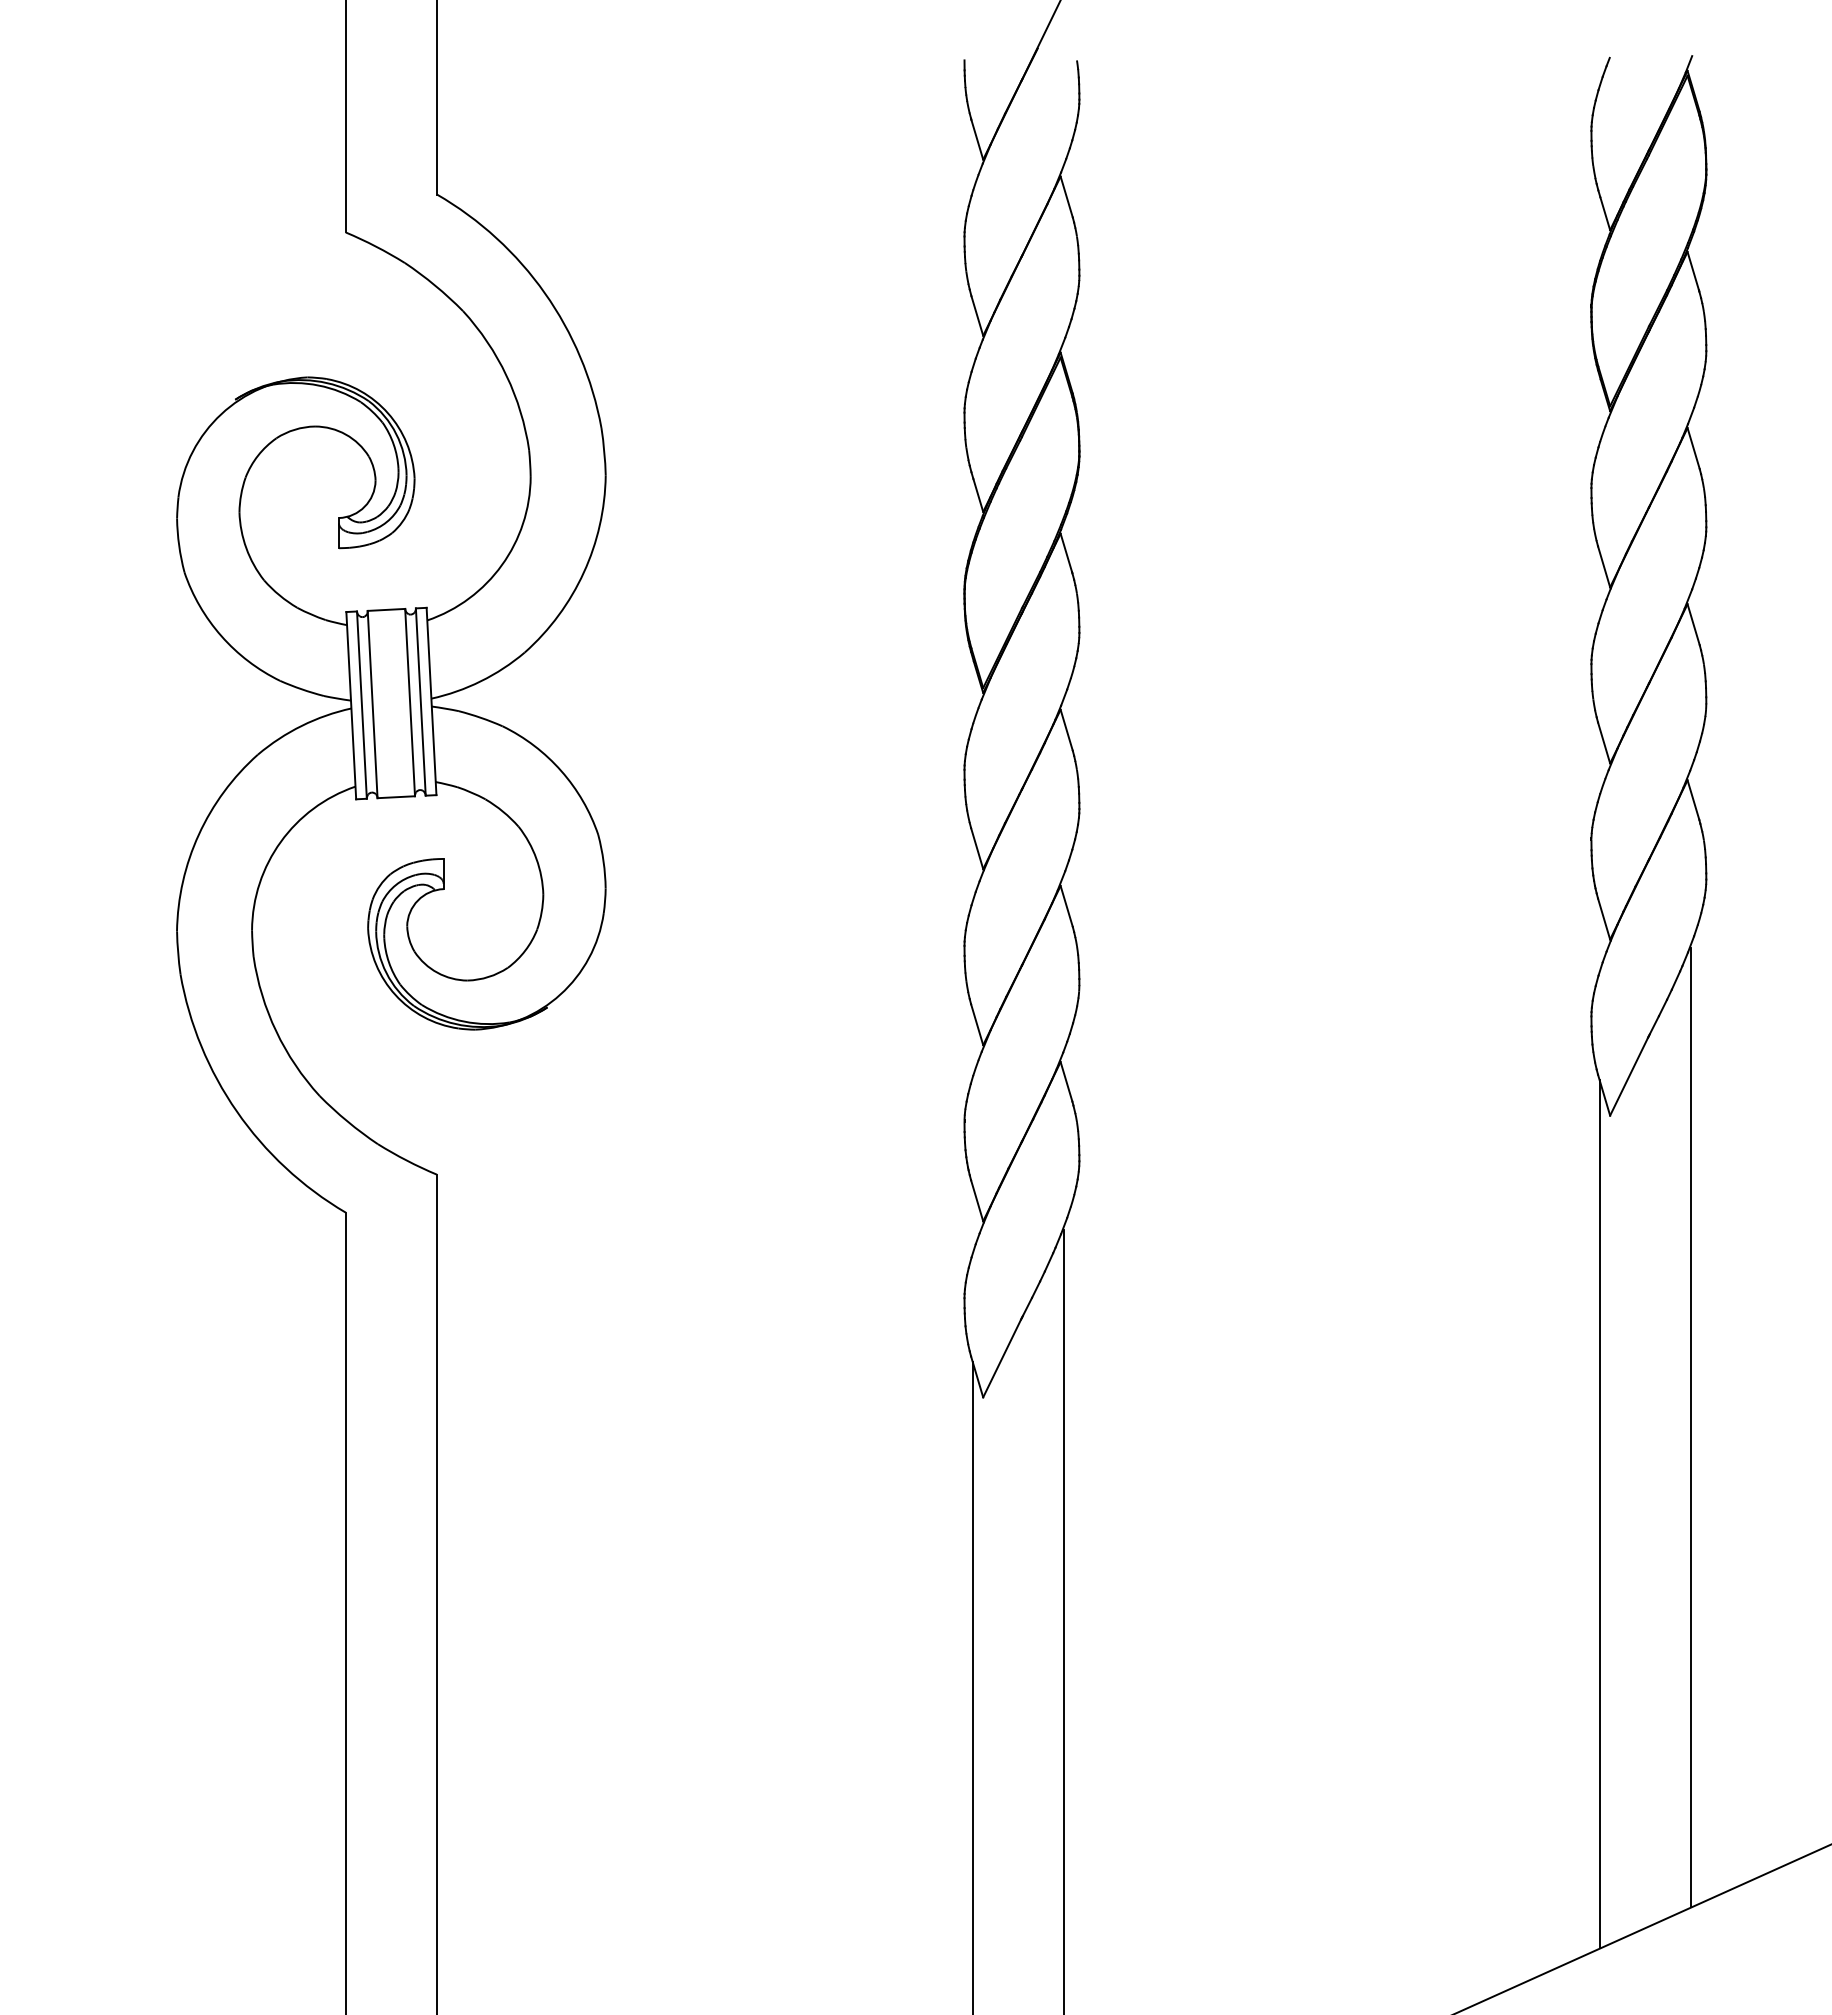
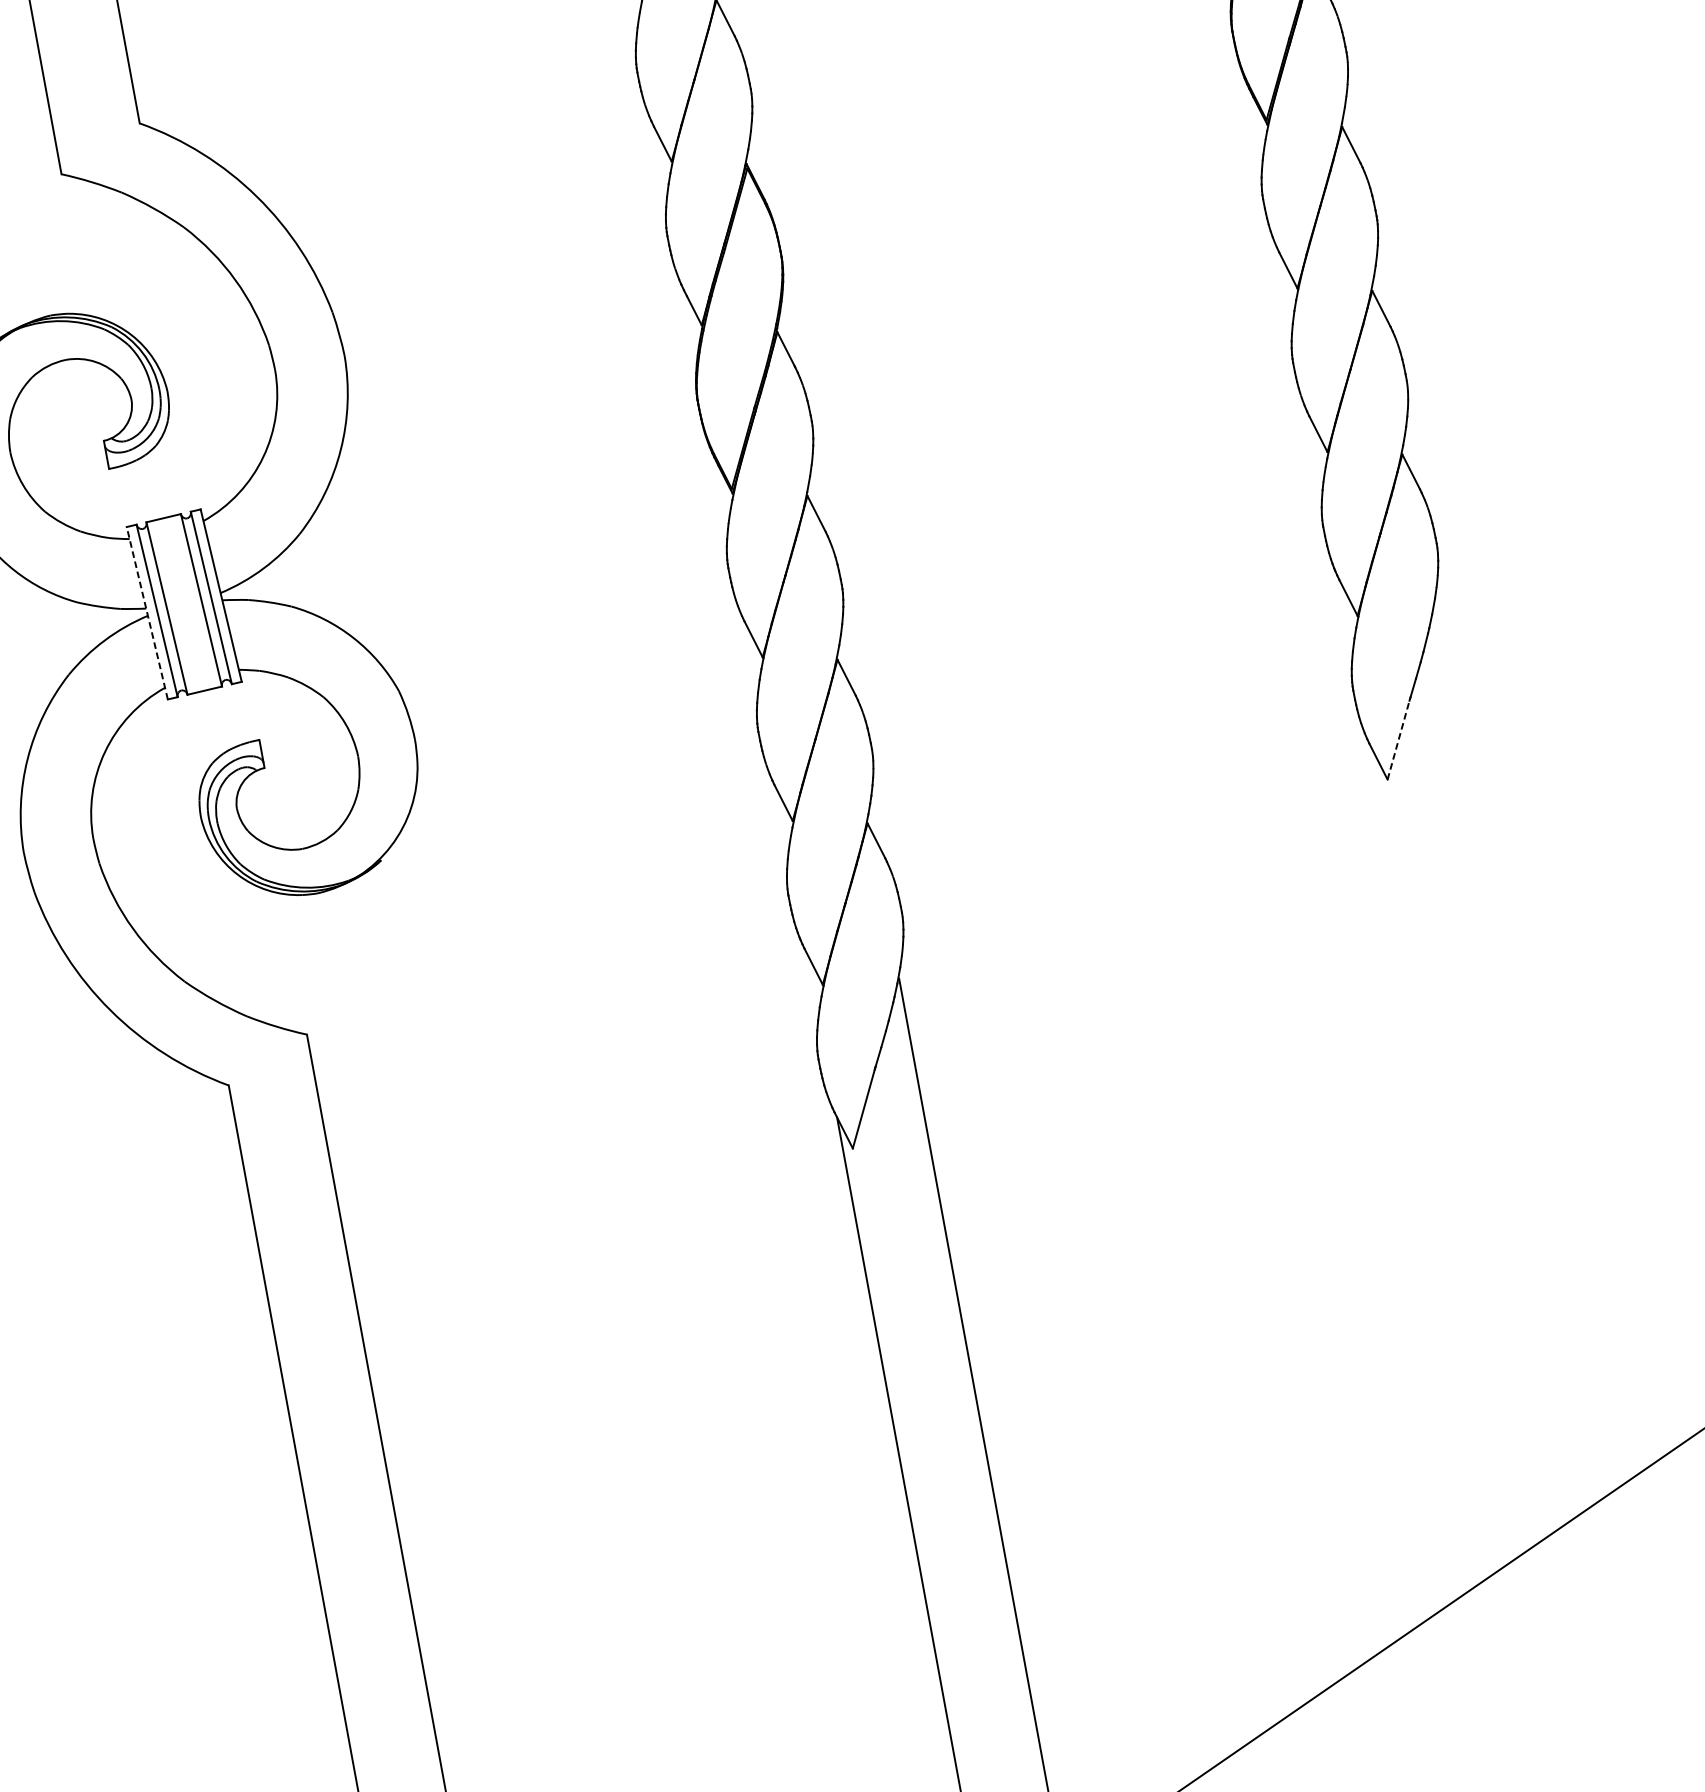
line: (351, 705) -> (147, 613), solid -> dashed
line: (1629, 1075) -> (1398, 738), solid -> dashed
line: (1690, 1426) -> (1515, 1054), removed
line: (1599, 1513) -> (1445, 1151), removed

